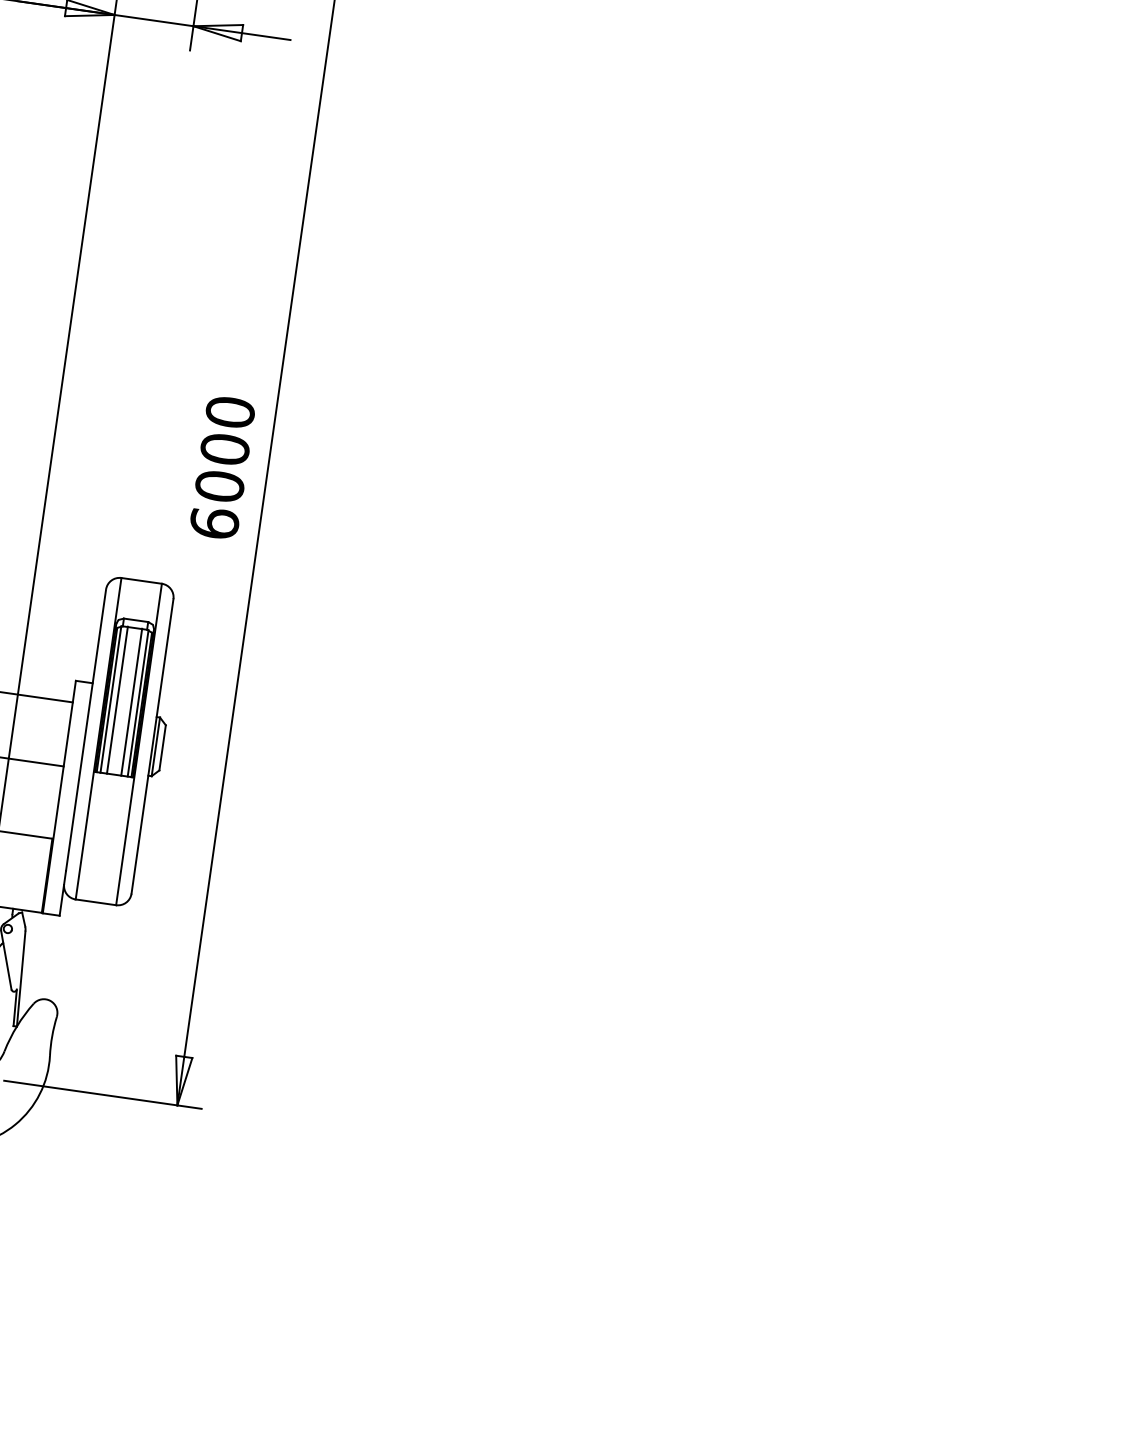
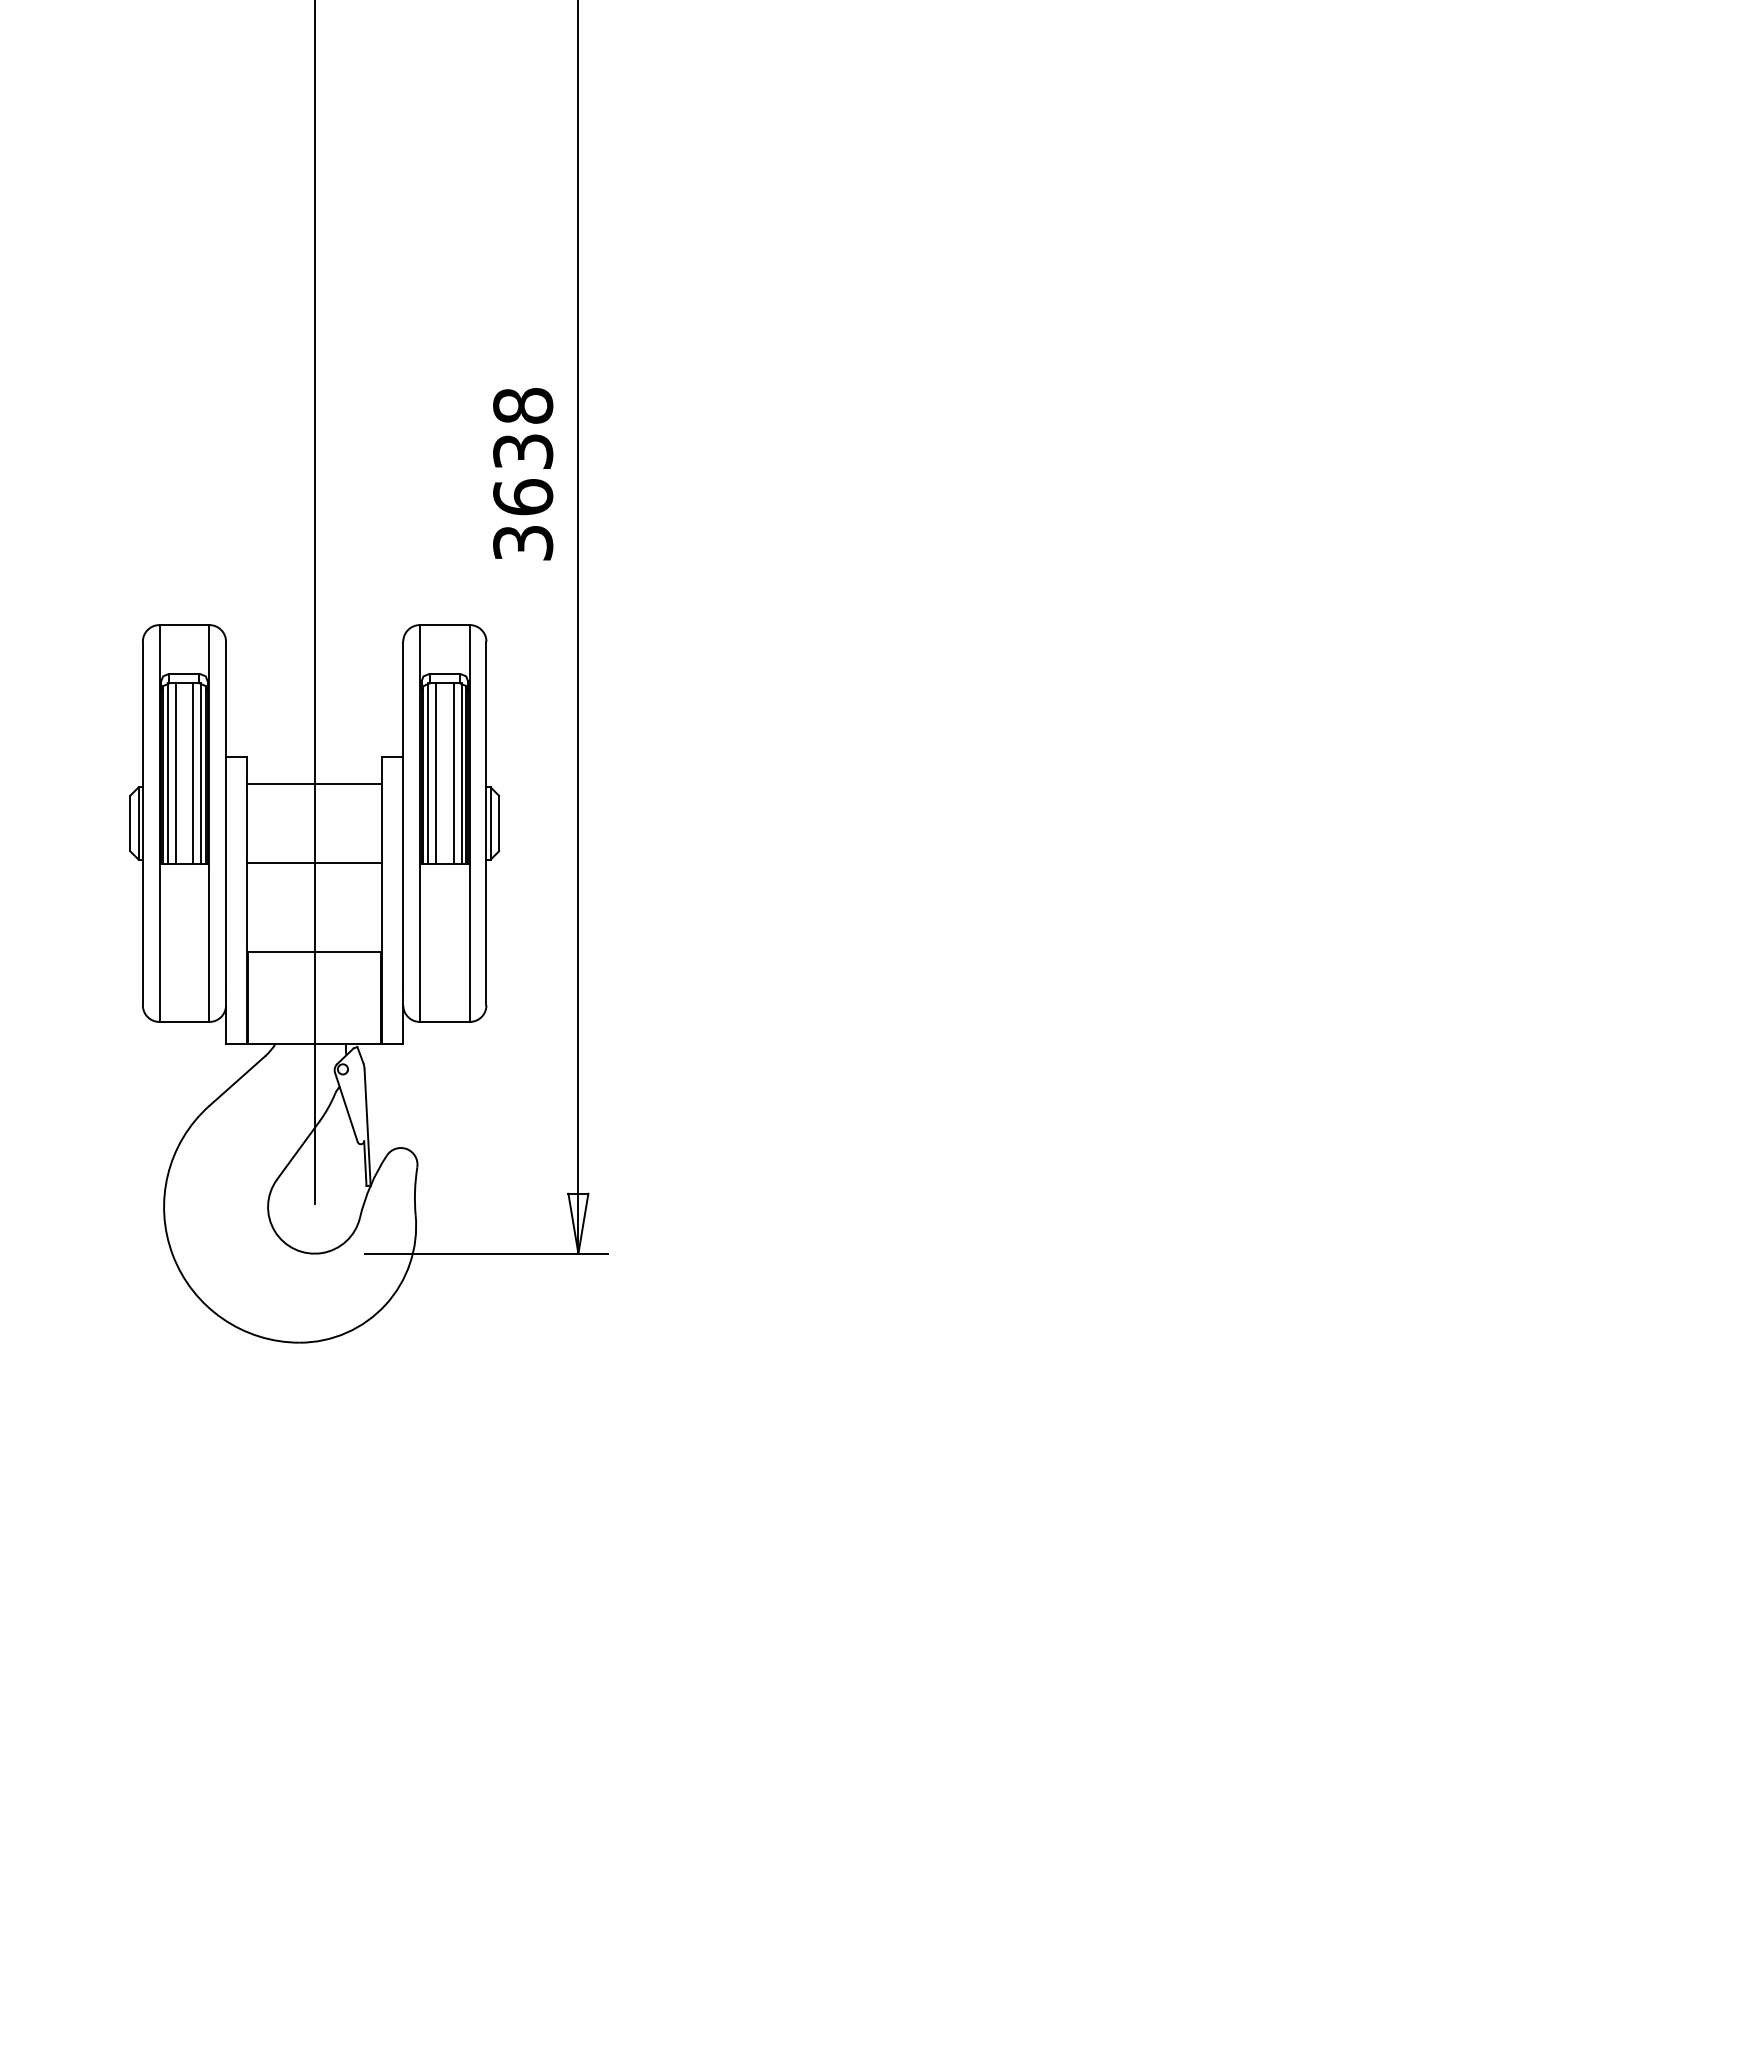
text: (222, 467) -> (523, 473), 6000 -> 3638

